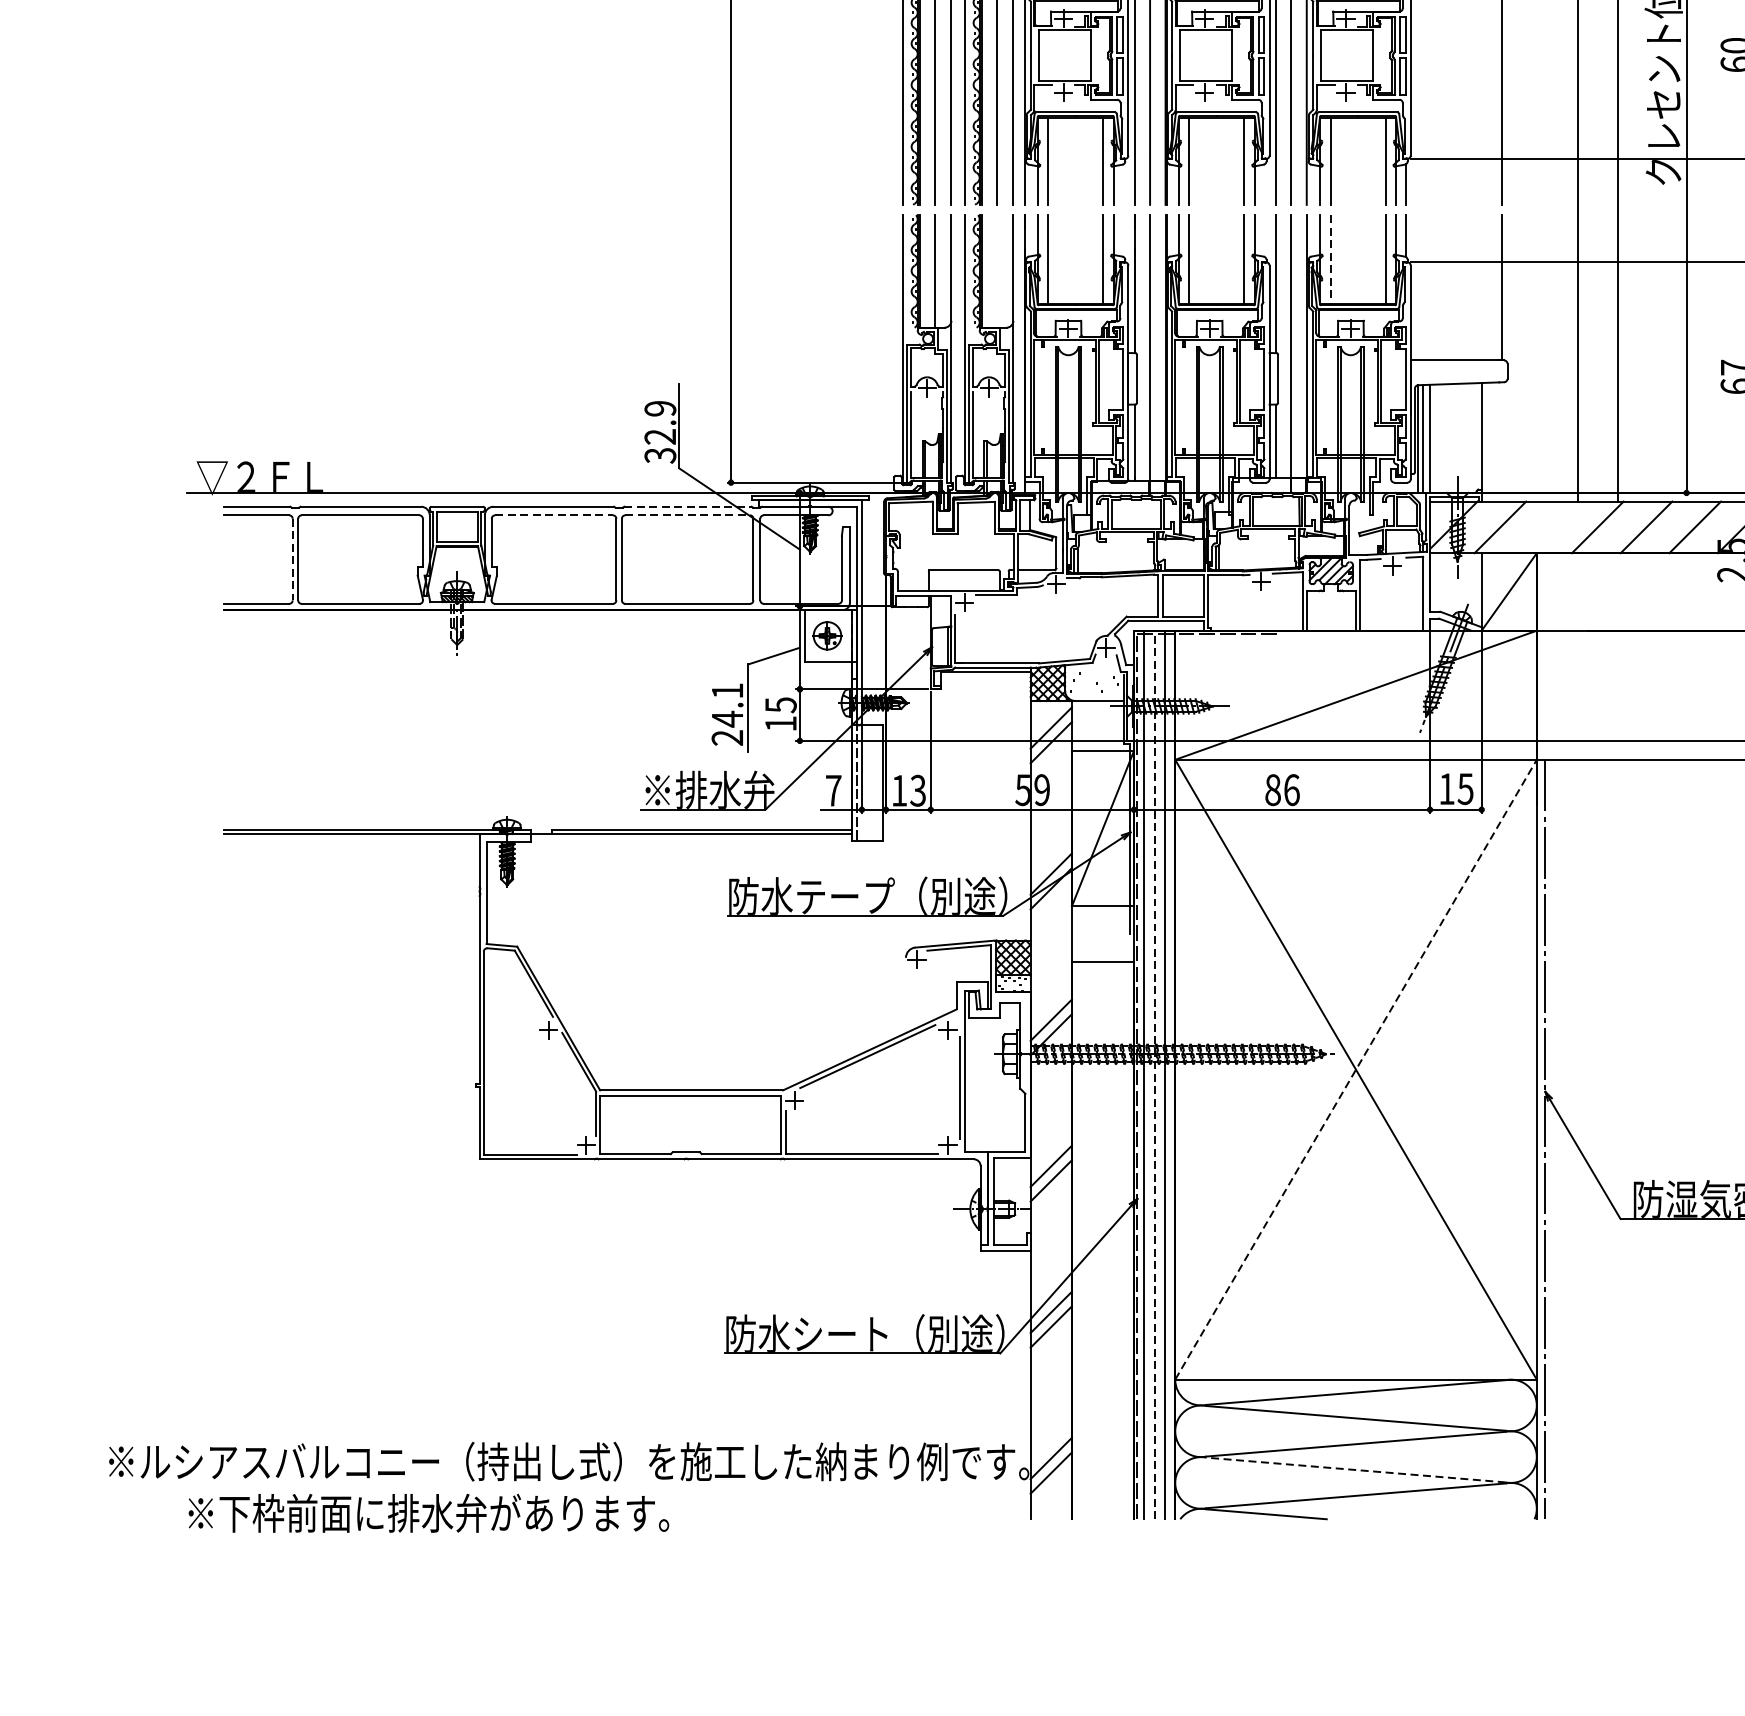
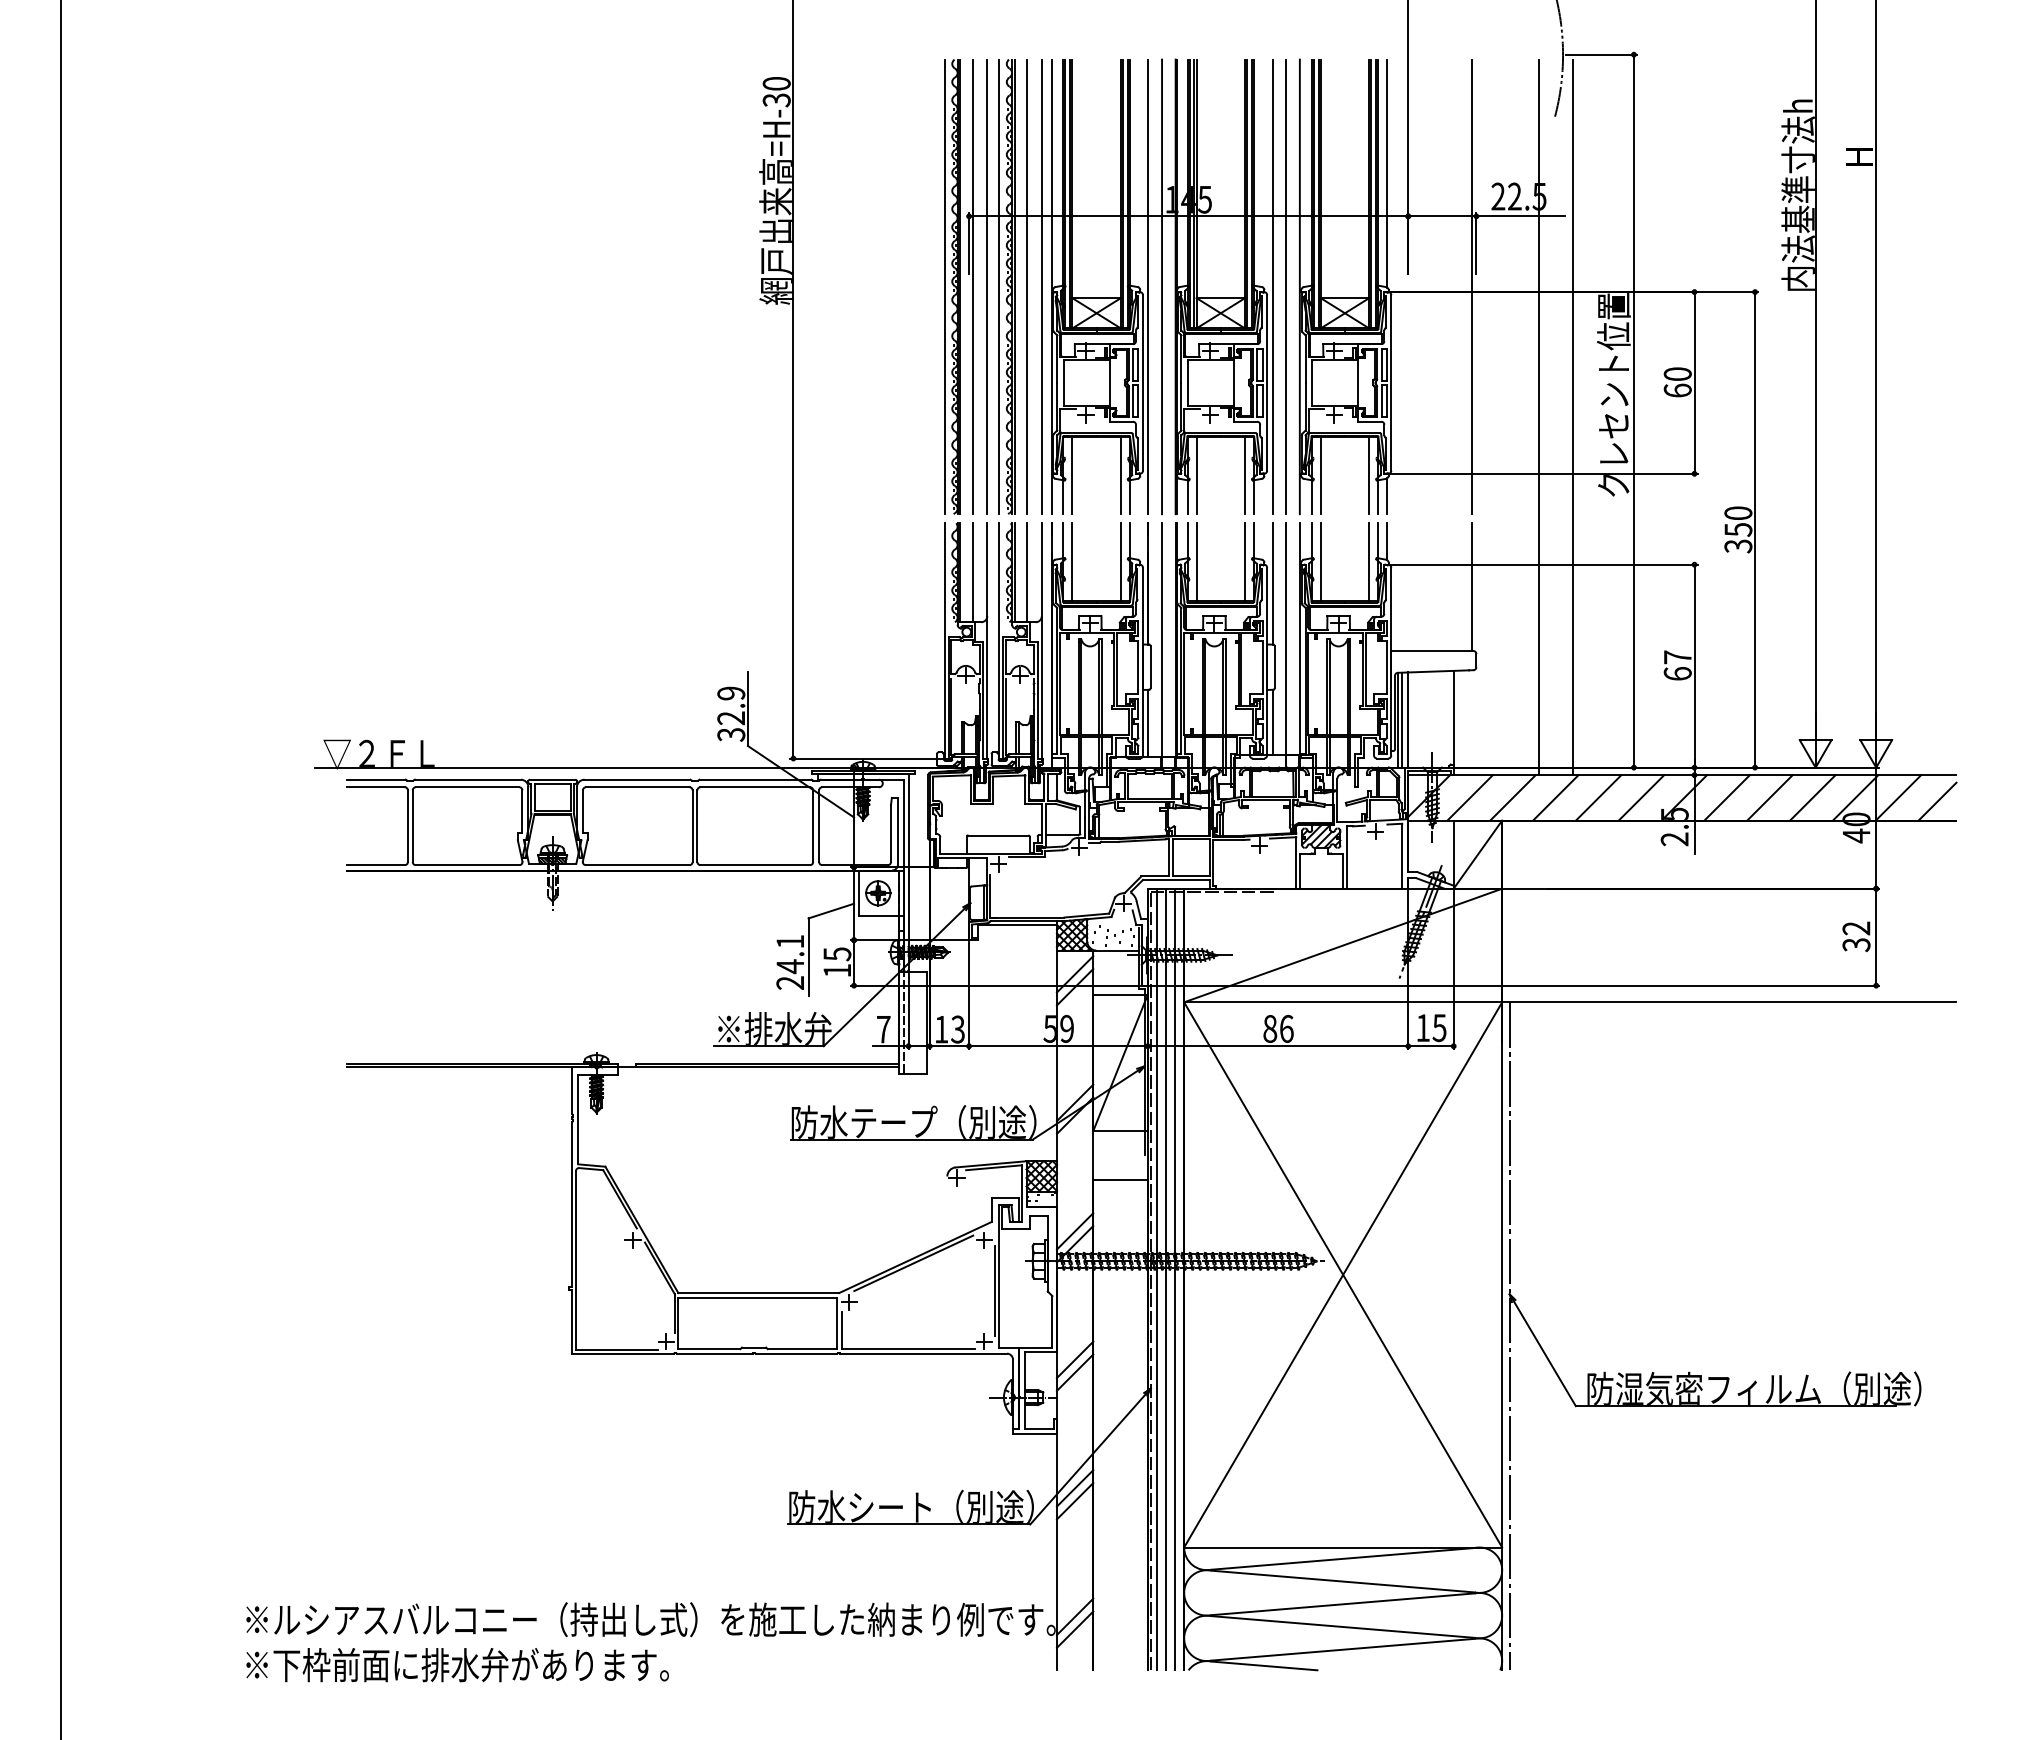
line: (1330, 259) -> (1320, 562), dashed -> solid
line: (997, 271) -> (1027, 572), added
line: (689, 506) -> (756, 779), dashed -> solid
line: (553, 515) -> (637, 787), dashed -> solid
line: (687, 515) -> (755, 787), dashed -> solid
line: (1548, 526) -> (1512, 797), added
line: (292, 559) -> (407, 826), dashed -> solid
line: (1356, 1069) -> (1343, 1274), dashed -> solid
line: (1154, 1074) -> (1165, 1279), dashed -> solid
line: (1355, 1469) -> (1342, 1626), dashed -> solid
text: (428, 1513) -> (457, 1665), moved

